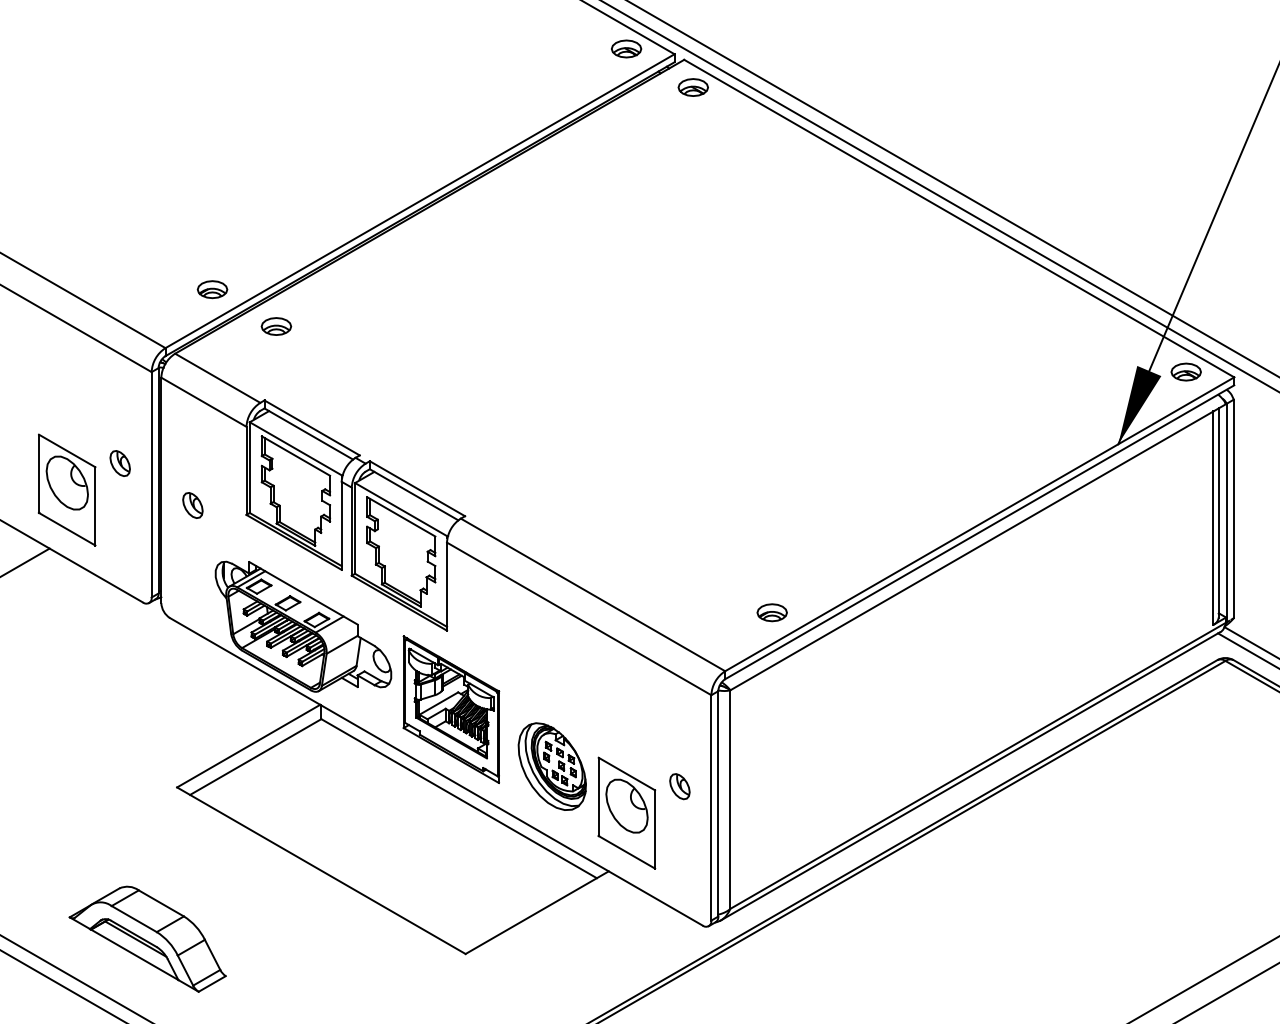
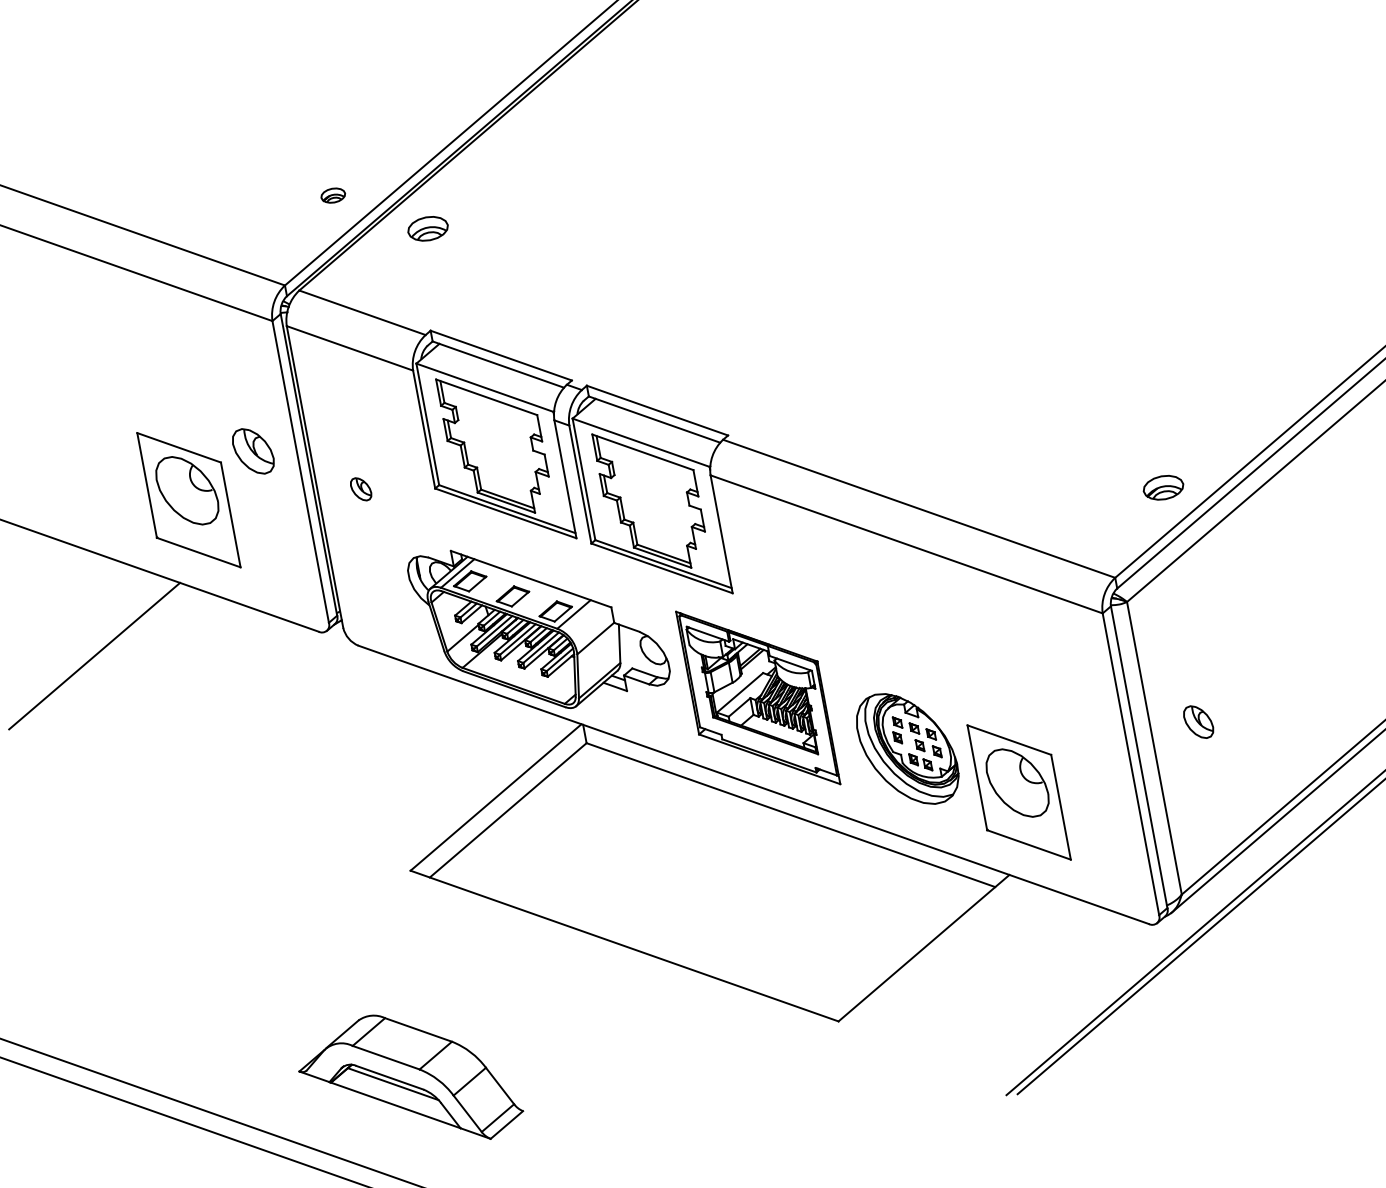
part: (212, 289) -> (333, 195), size x0.6
part: (119, 463) -> (252, 451), size x1.4
part: (192, 505) -> (360, 489), size x0.7
part: (679, 786) -> (1198, 722), moved

